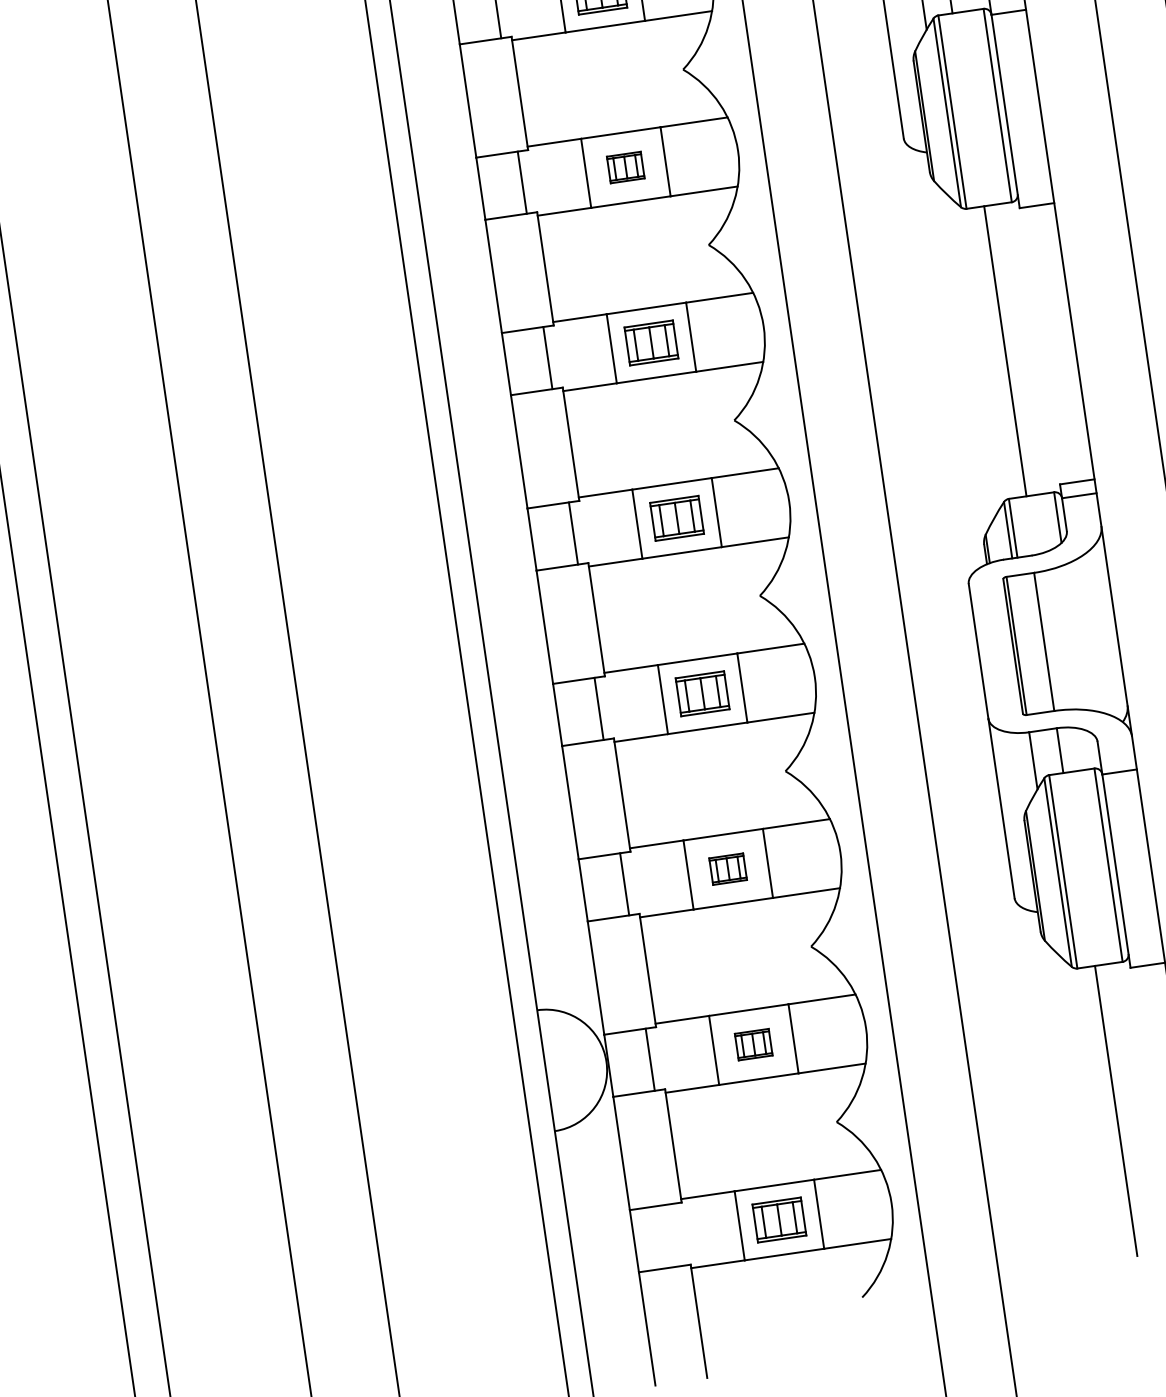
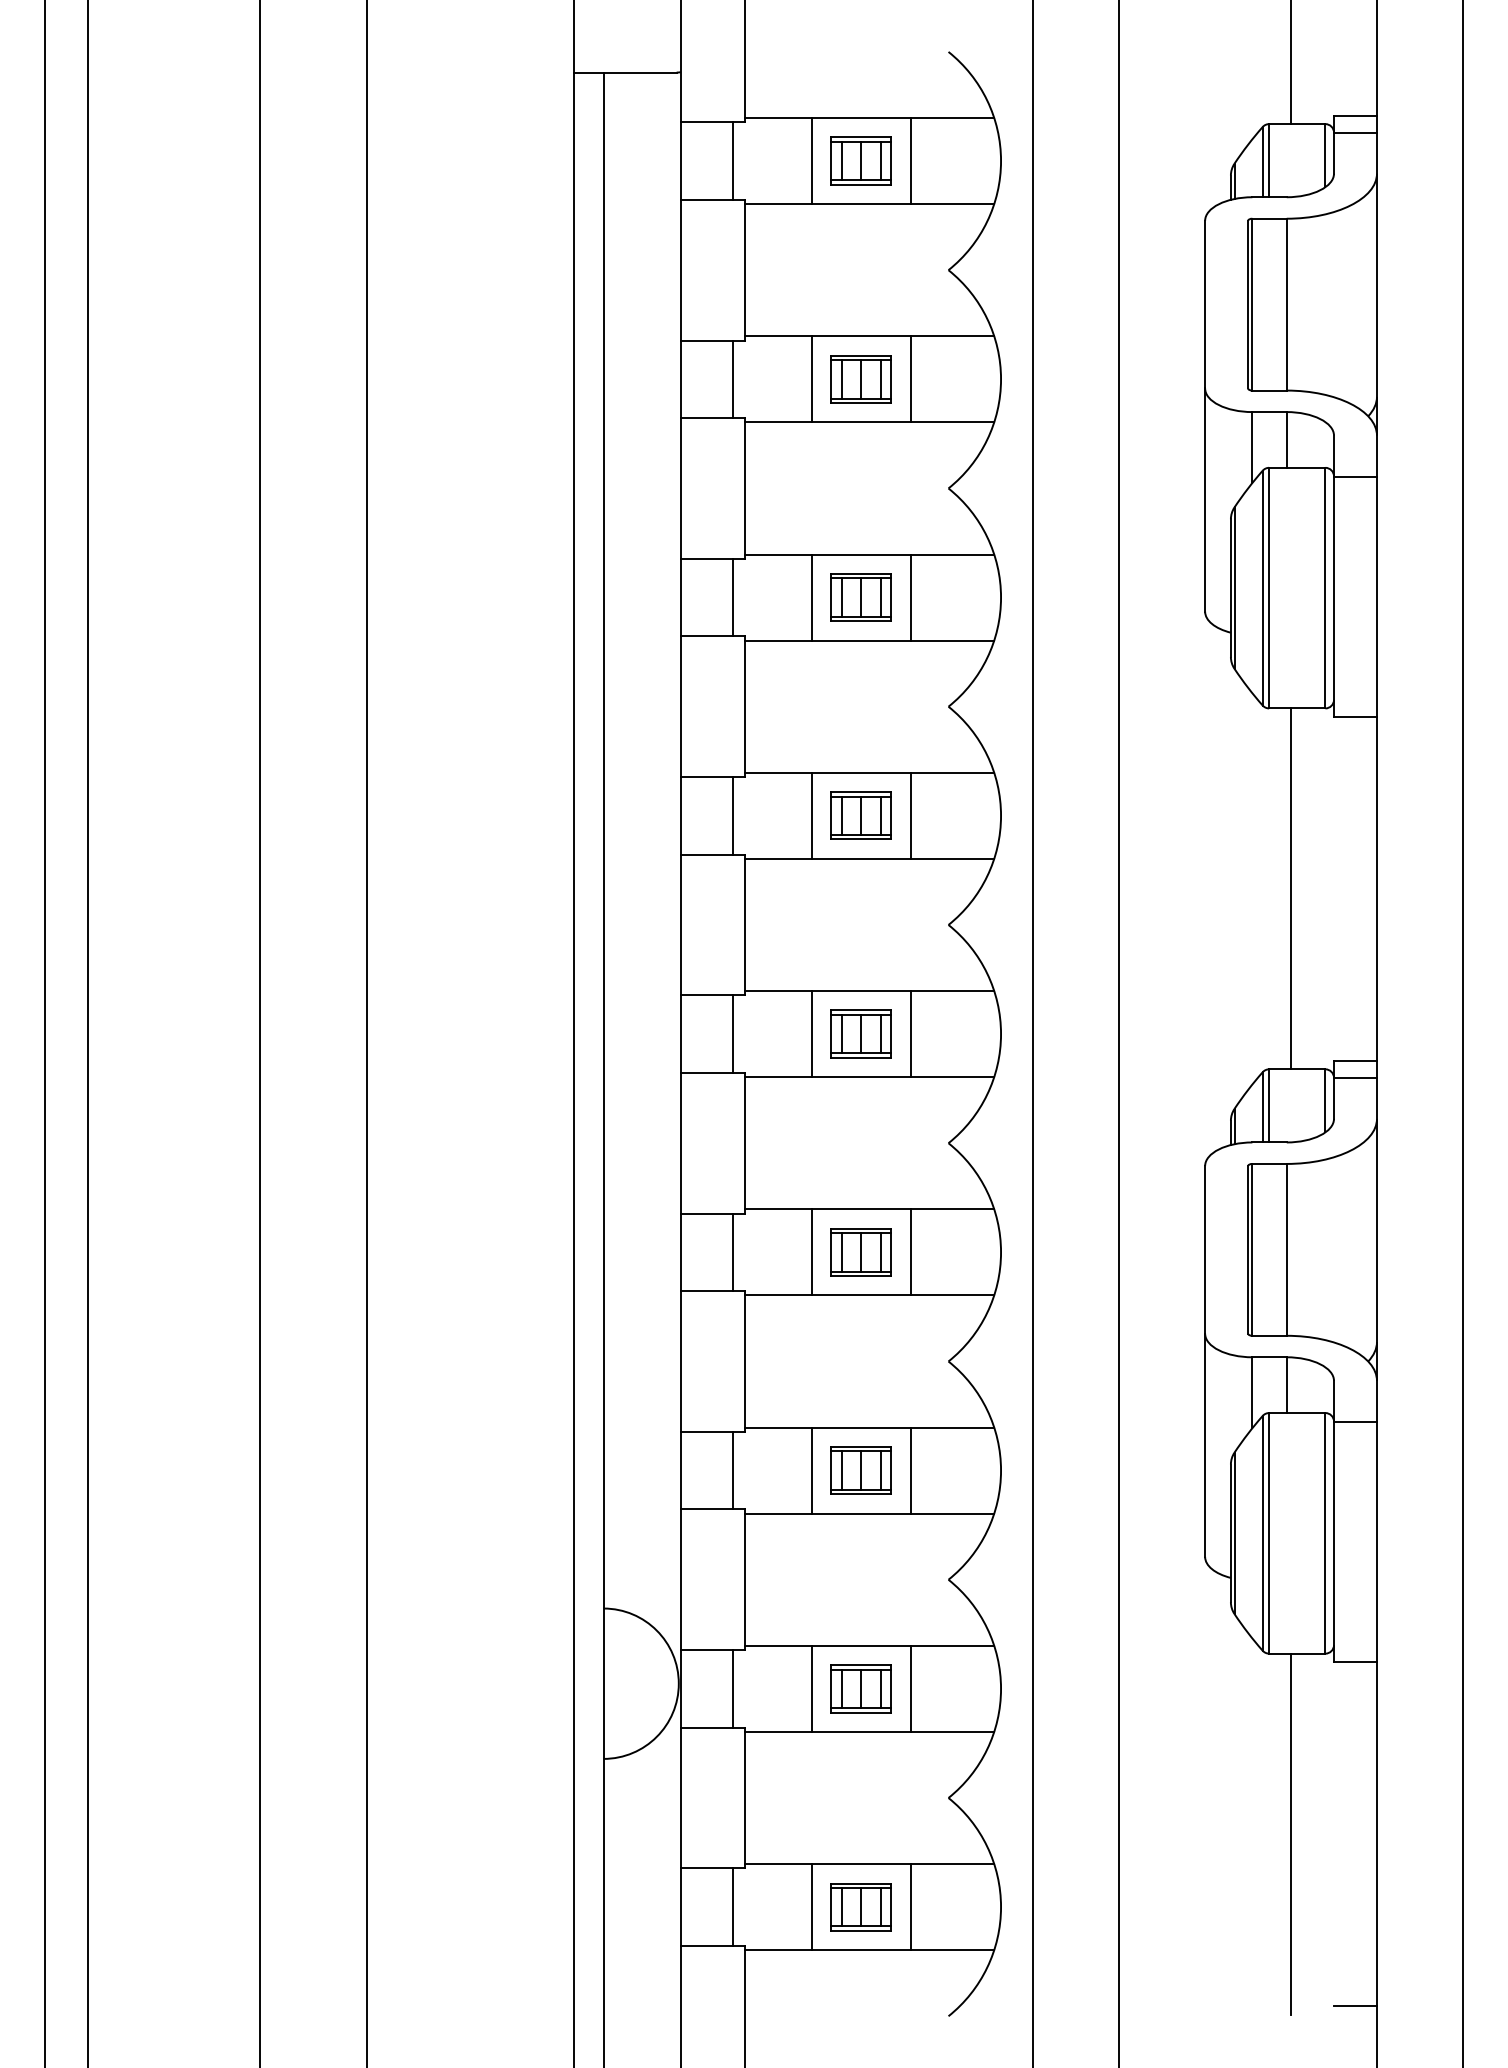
part: (625, 167) -> (860, 597), size x1.43
part: (727, 869) -> (860, 1470), size x1.43
part: (753, 1044) -> (860, 1688), size x1.43
line: (675, 1234) -> (732, 1906), added

